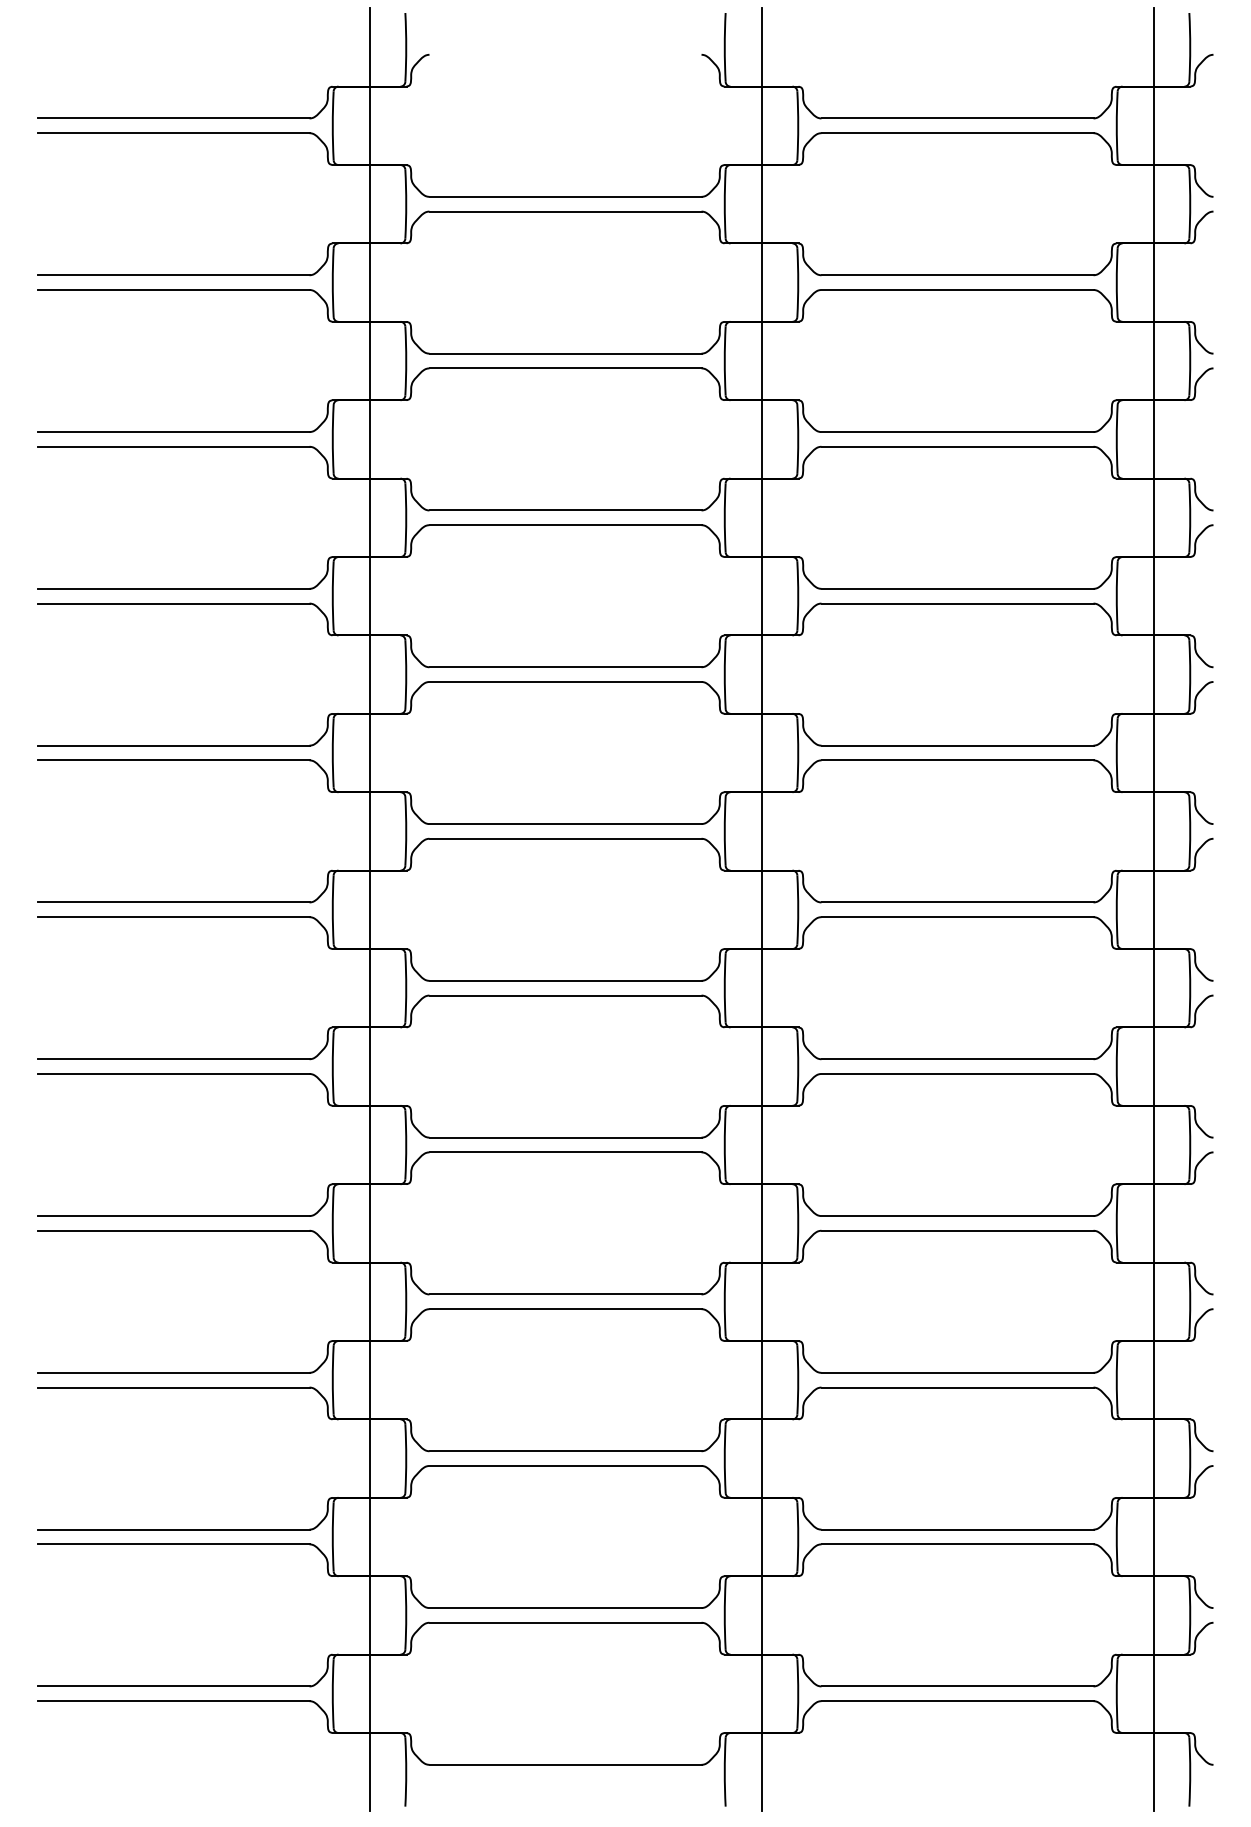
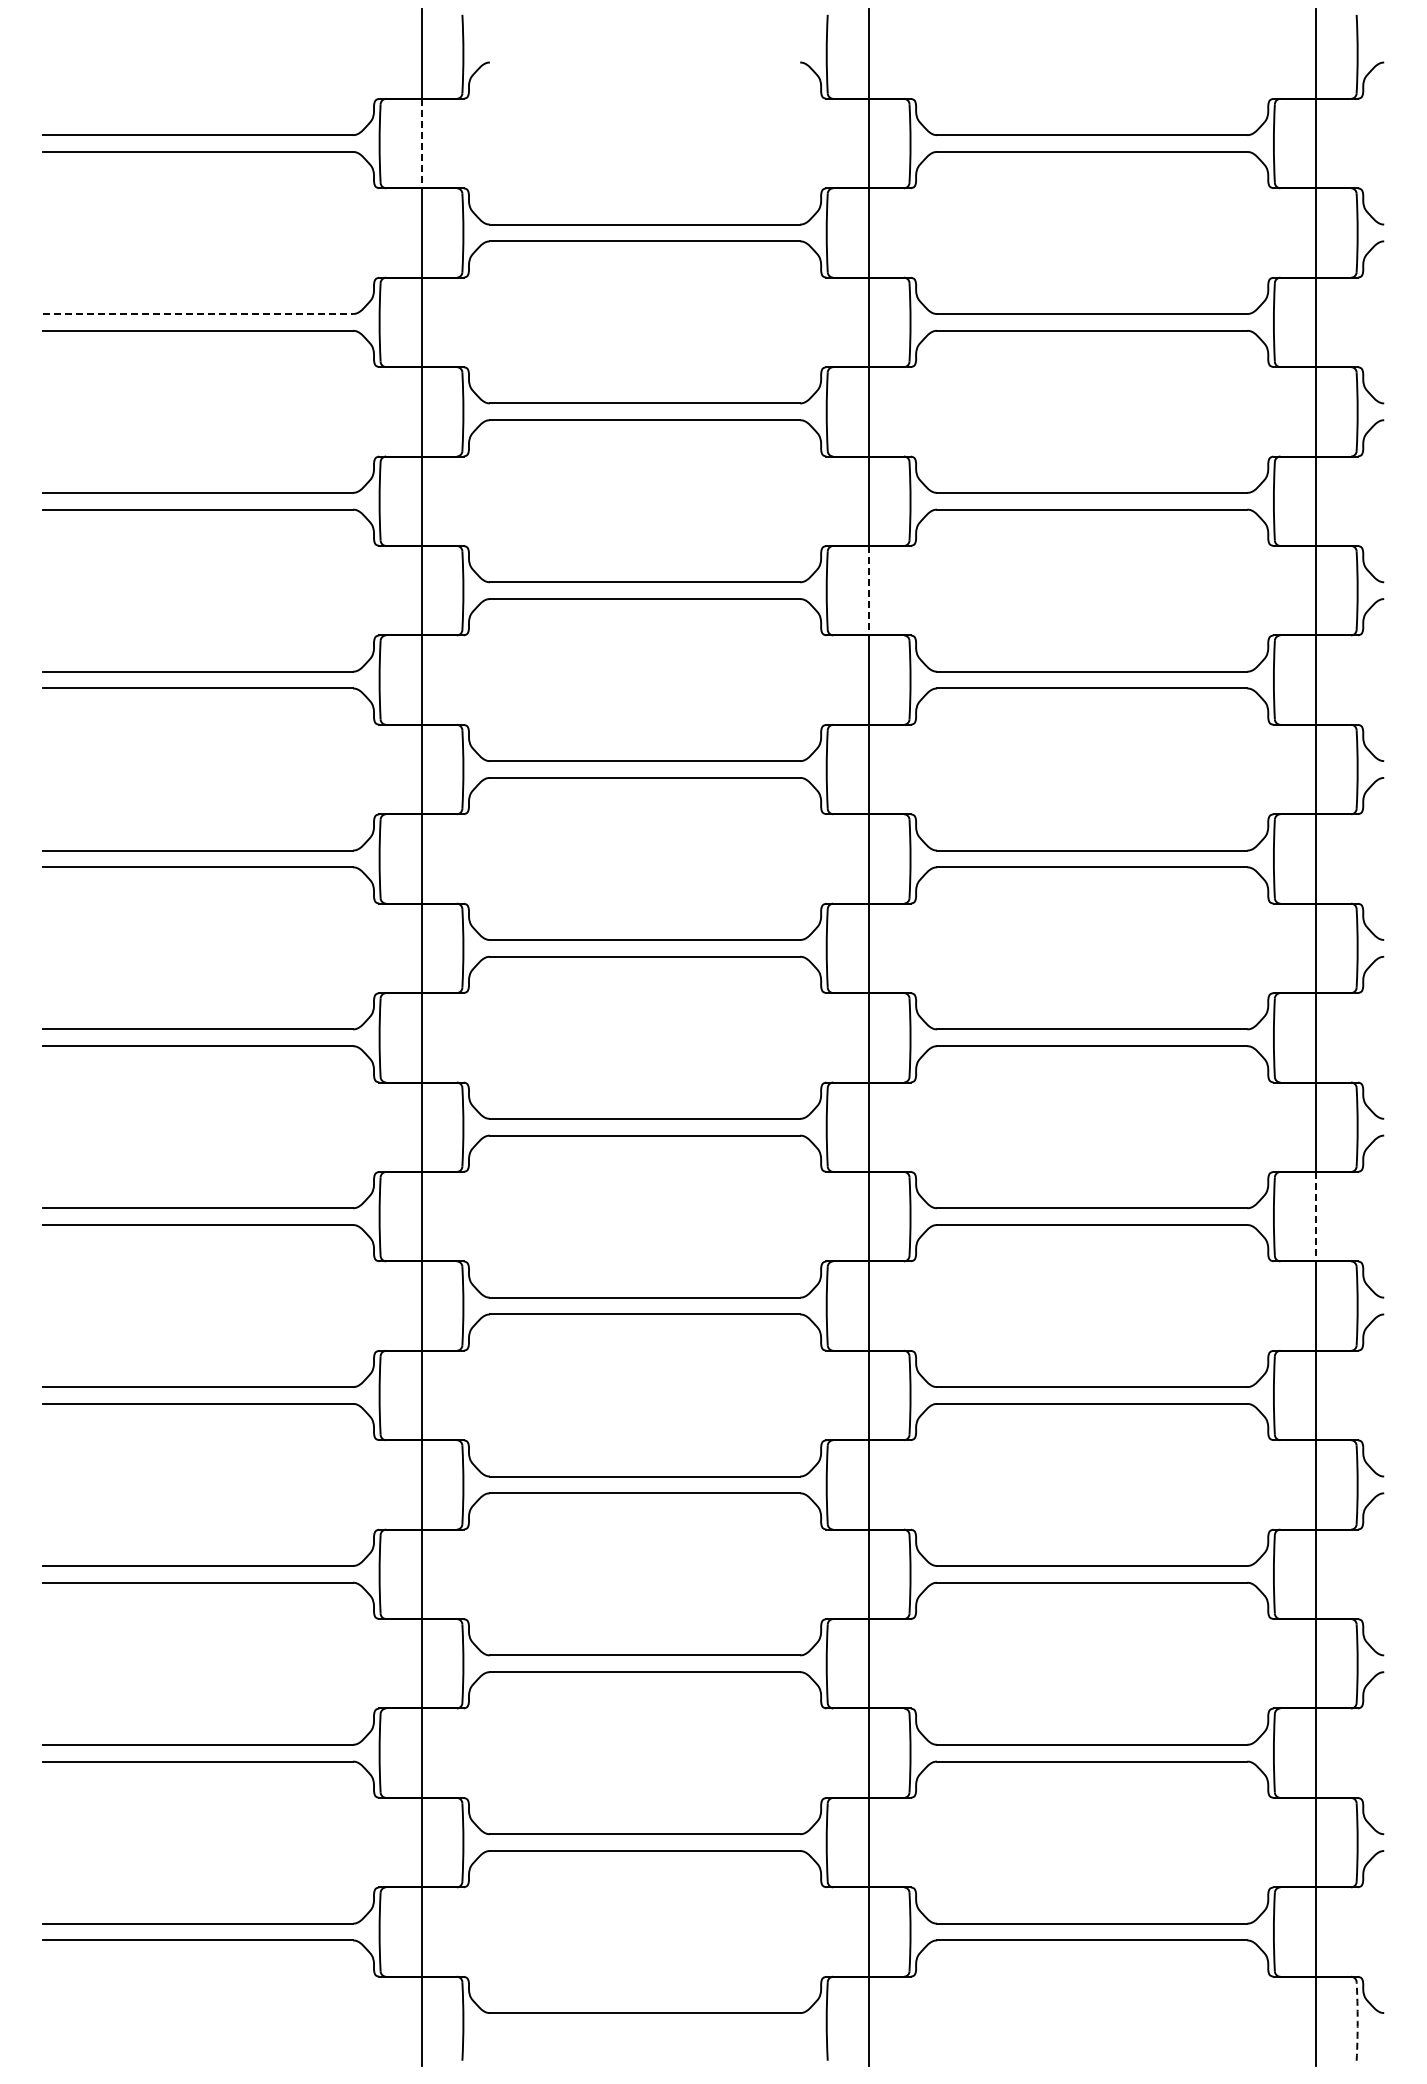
line: (369, 125) -> (421, 143), solid -> dashed
line: (173, 275) -> (198, 314), solid -> dashed
line: (761, 517) -> (868, 590), solid -> dashed
line: (1153, 1066) -> (1315, 1216), solid -> dashed
arc: (1190, 1772) -> (1357, 2021), solid -> dashed

